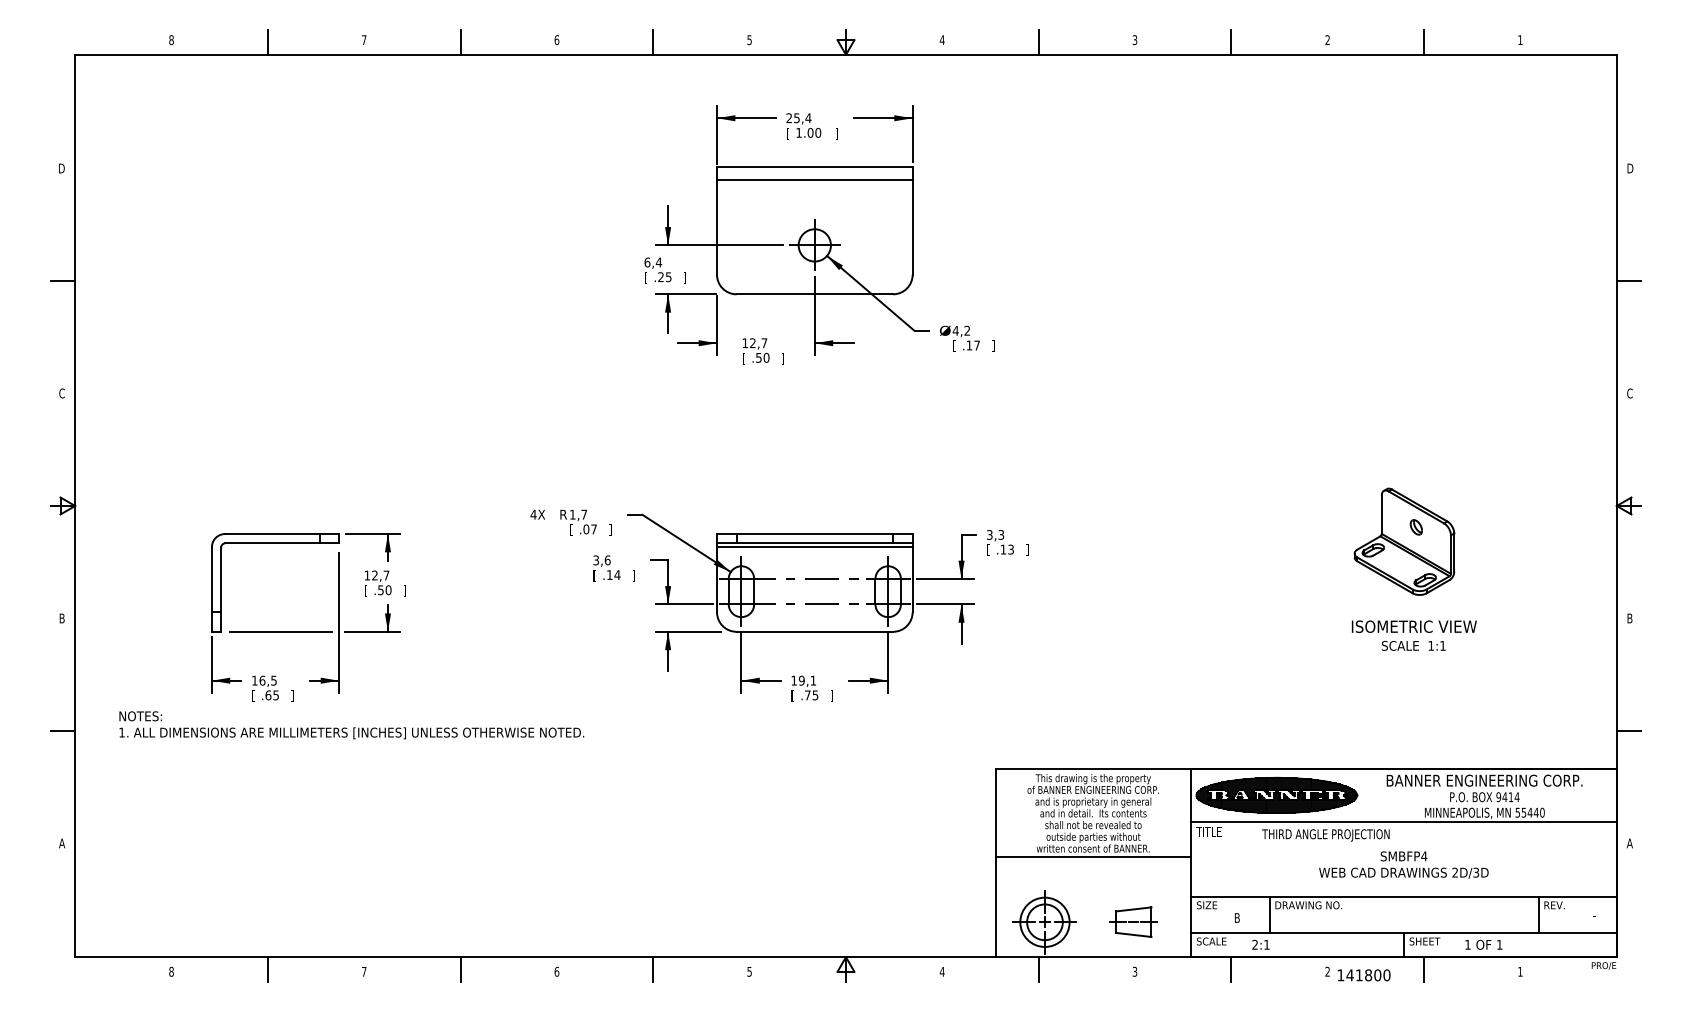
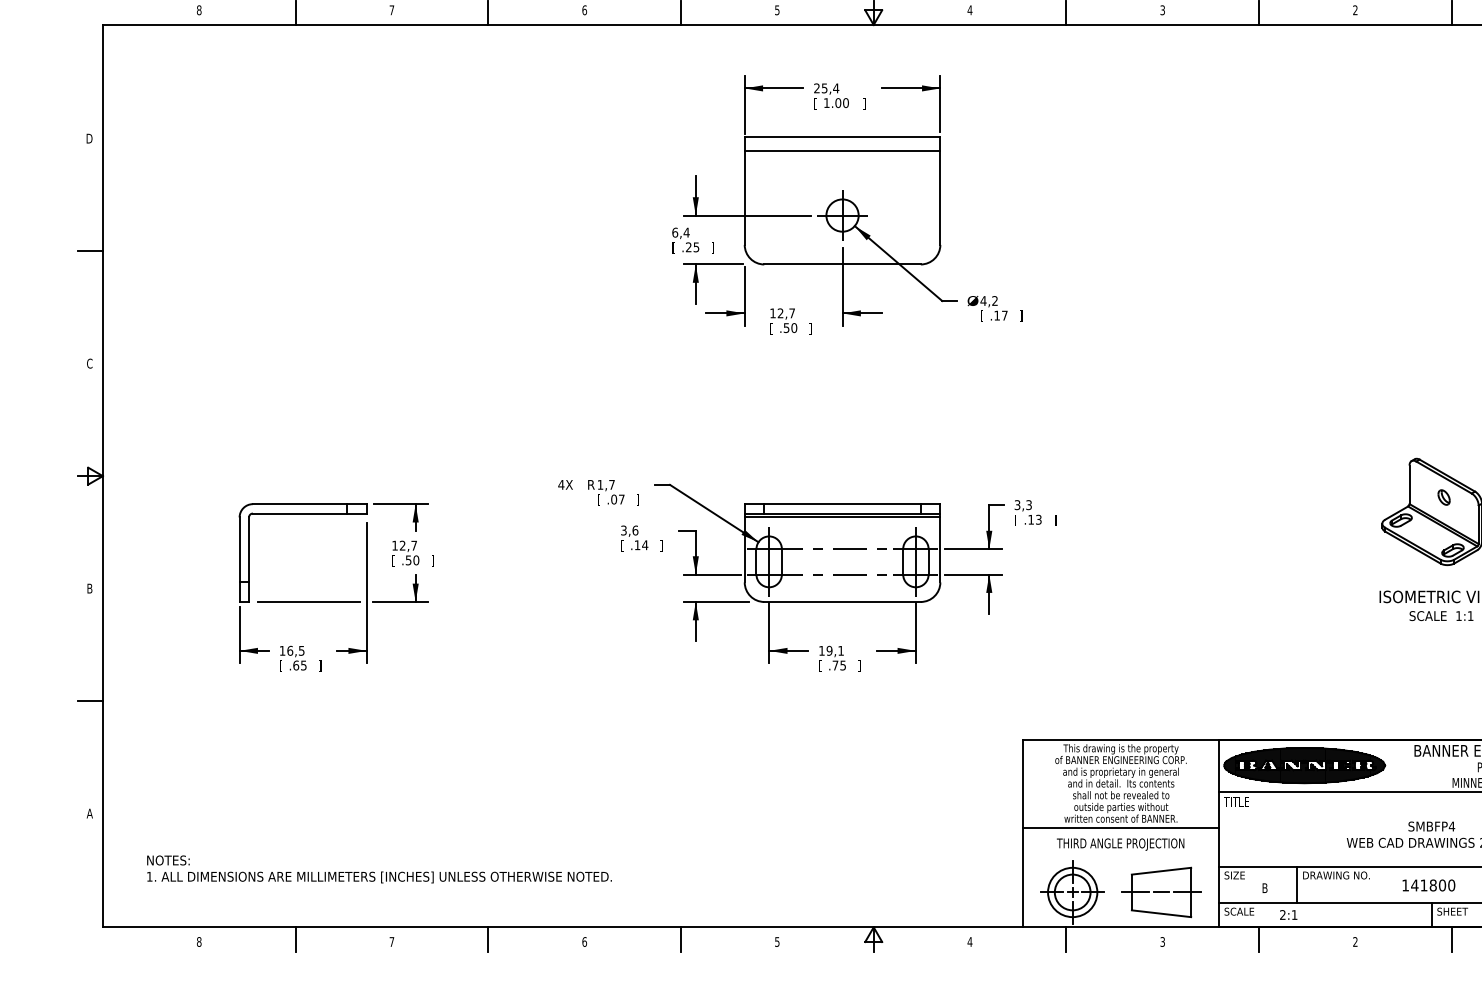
text: (351, 725) -> (379, 869), moved
text: (1325, 835) -> (1120, 844), moved
part: (1133, 921) -> (1161, 891), size x1.67
text: (1364, 975) -> (1429, 885), moved

